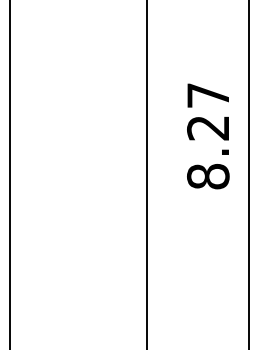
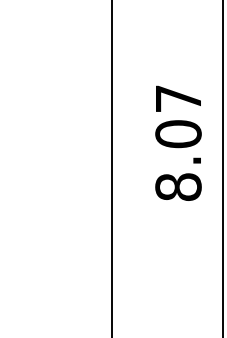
text: (208, 127) -> (178, 133), 8.27 -> 8.07

